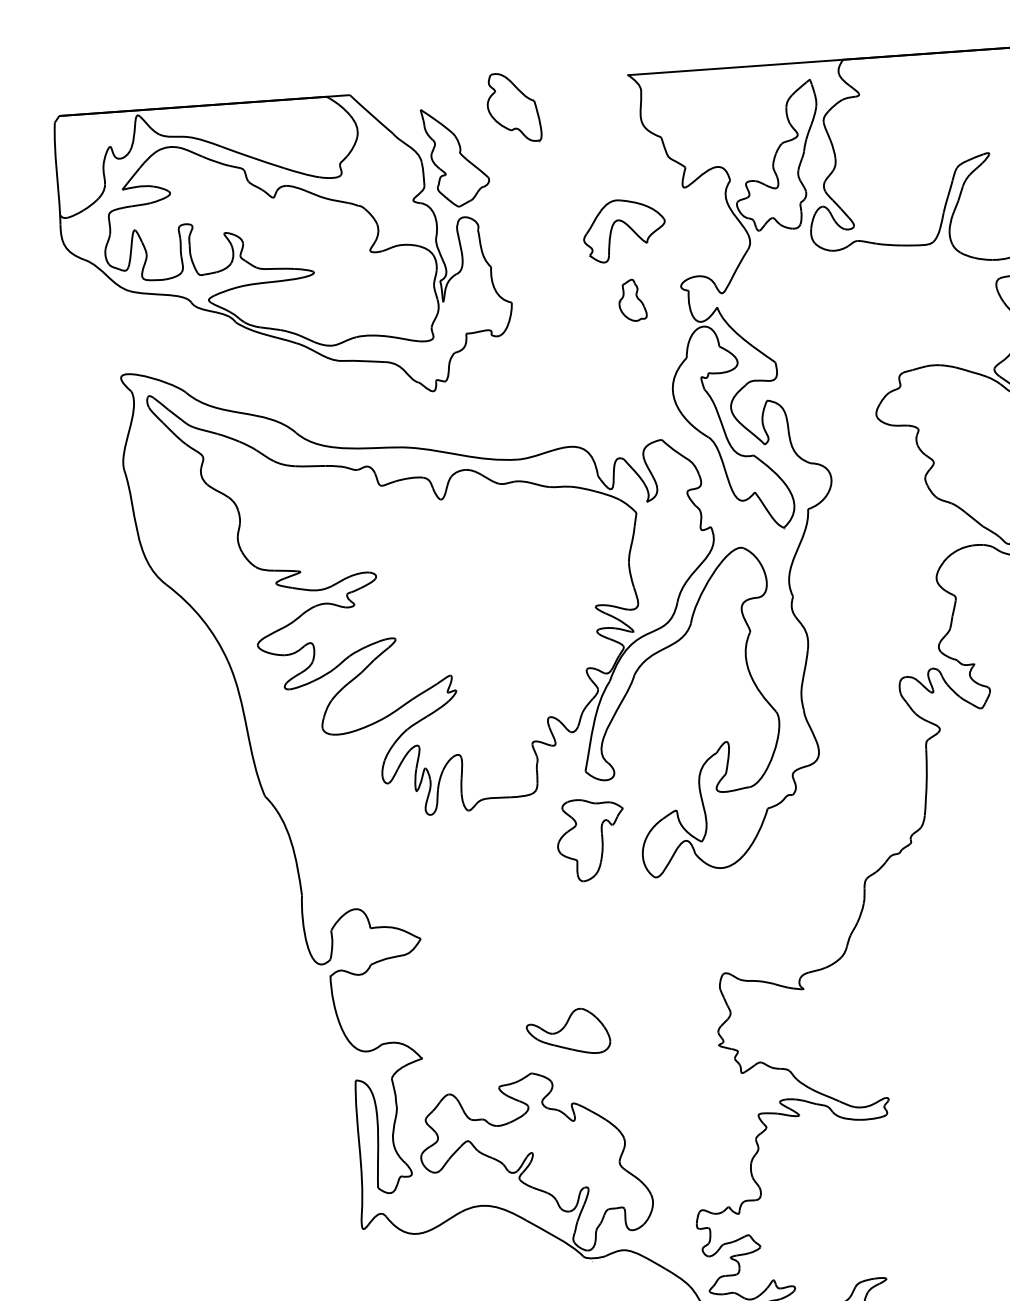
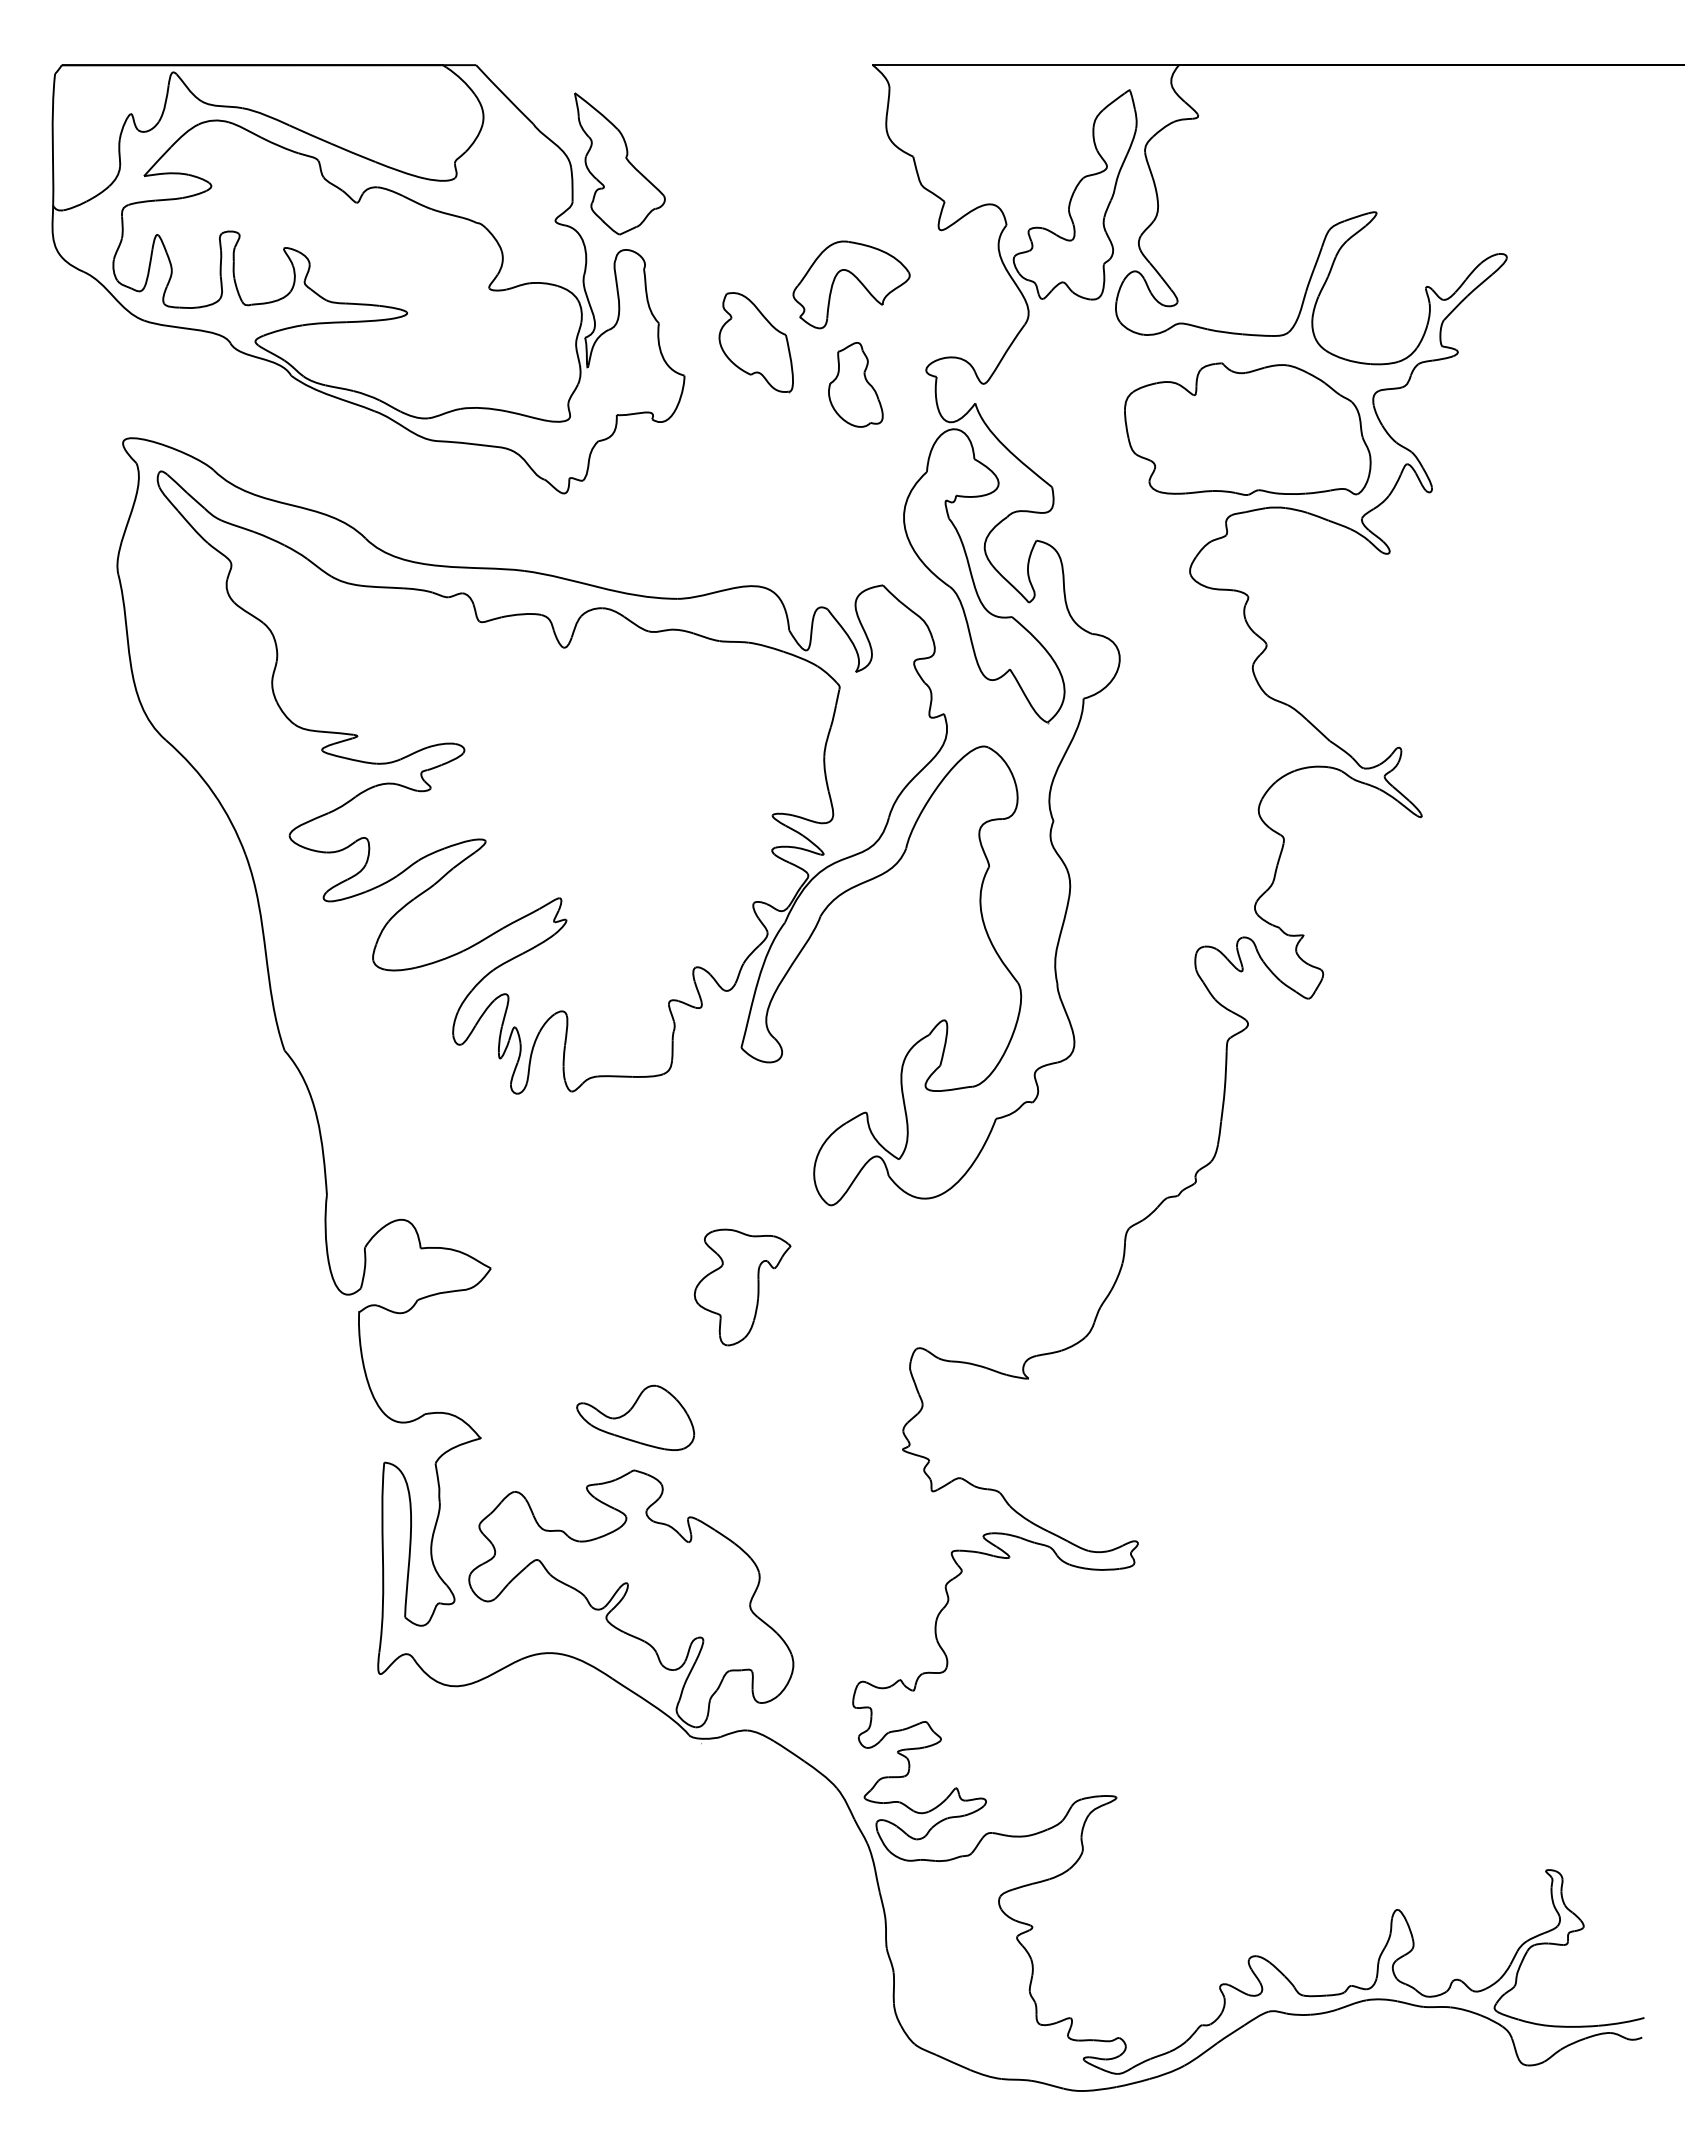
part: (513, 107) -> (755, 342), moved
part: (632, 300) -> (855, 384), size x1.43
part: (909, 311) -> (1247, 428), added
part: (591, 839) -> (742, 1287), moved
part: (568, 1032) -> (635, 1417), moved

